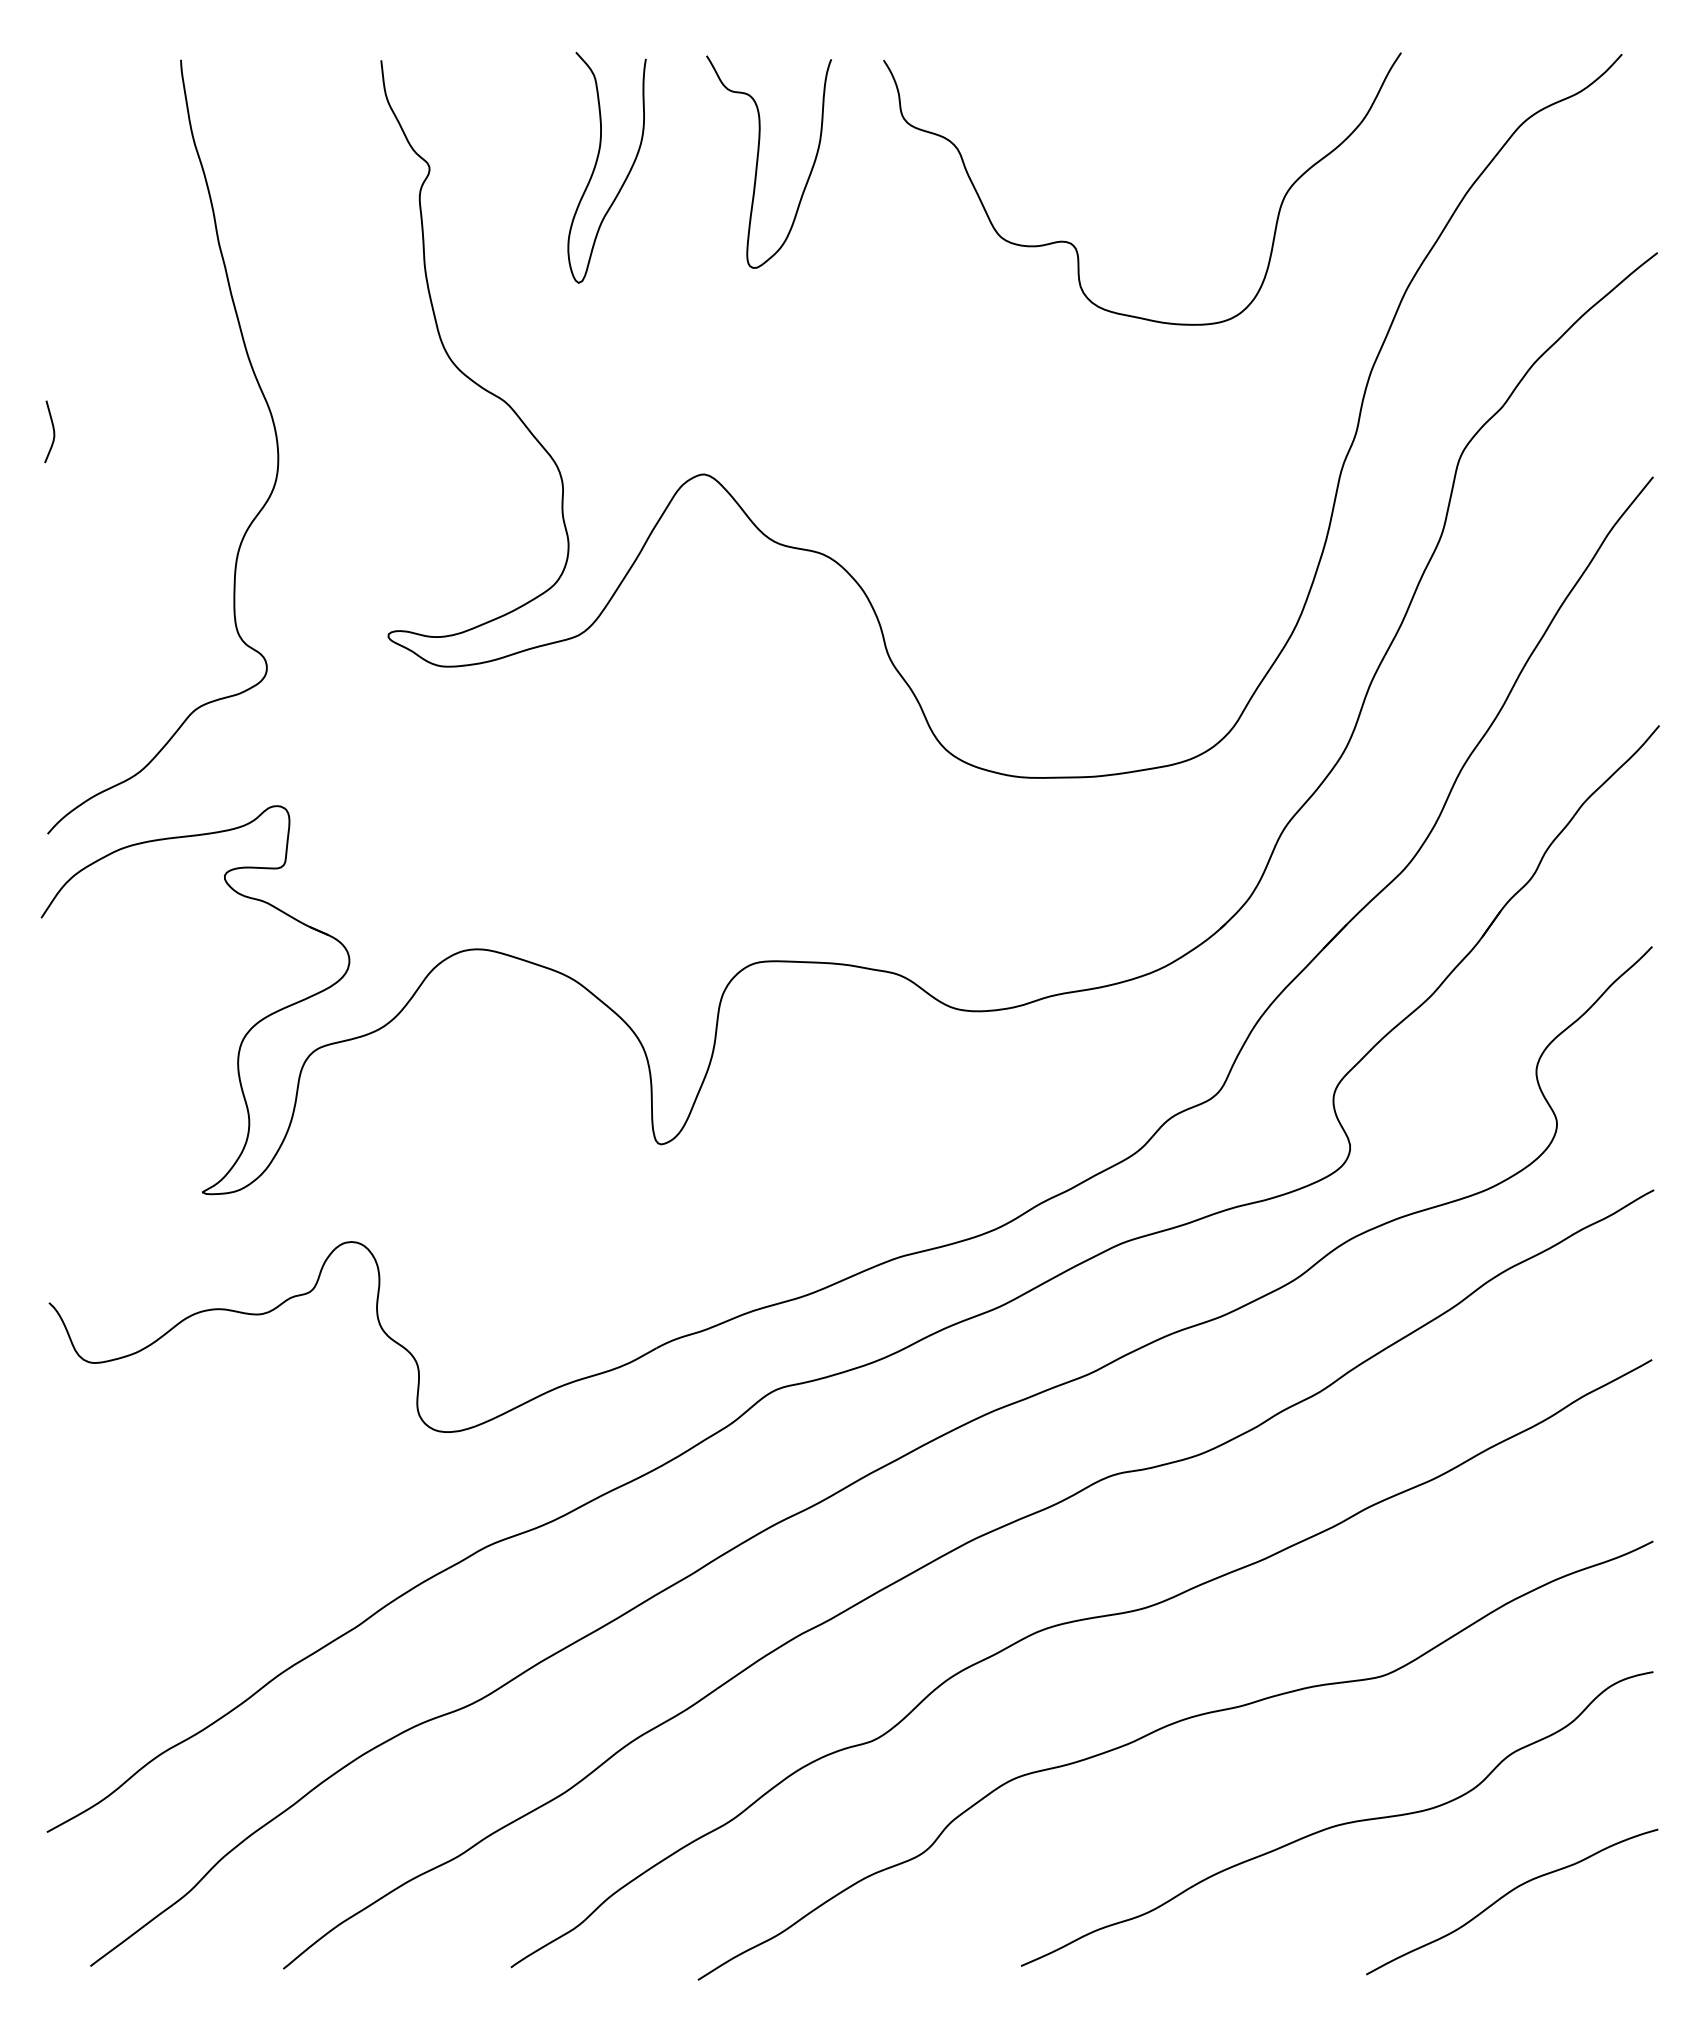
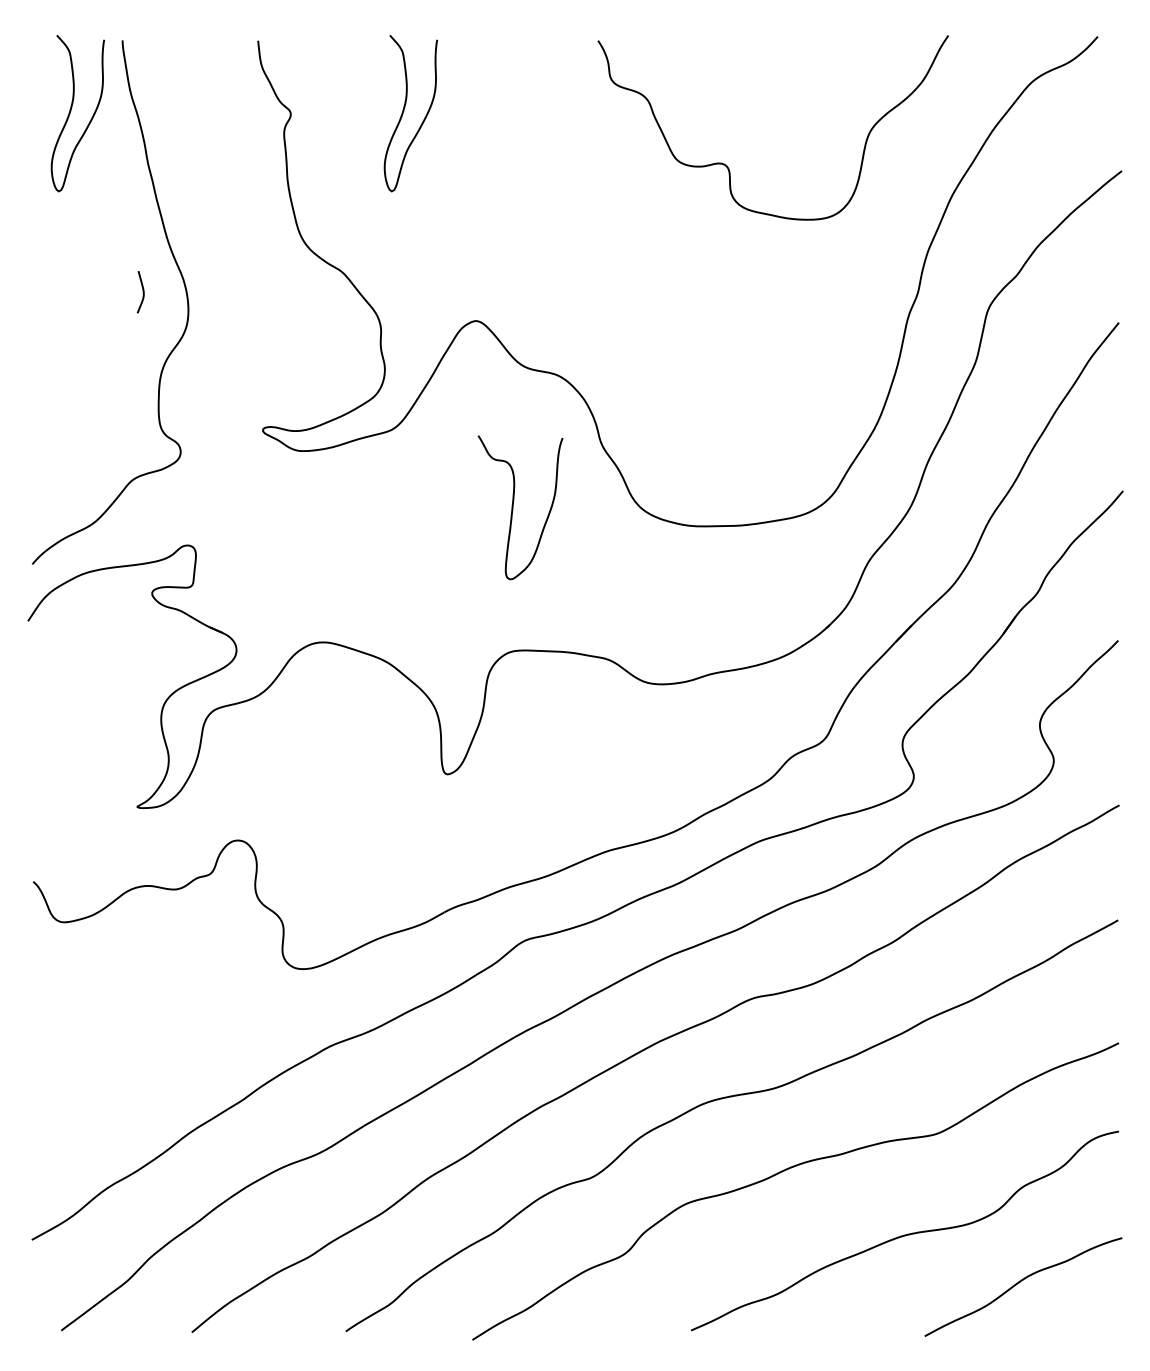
curve: (758, 161) -> (513, 507), moved
curve: (105, 164) -> (71, 111), added
curve: (52, 432) -> (142, 292), moved

